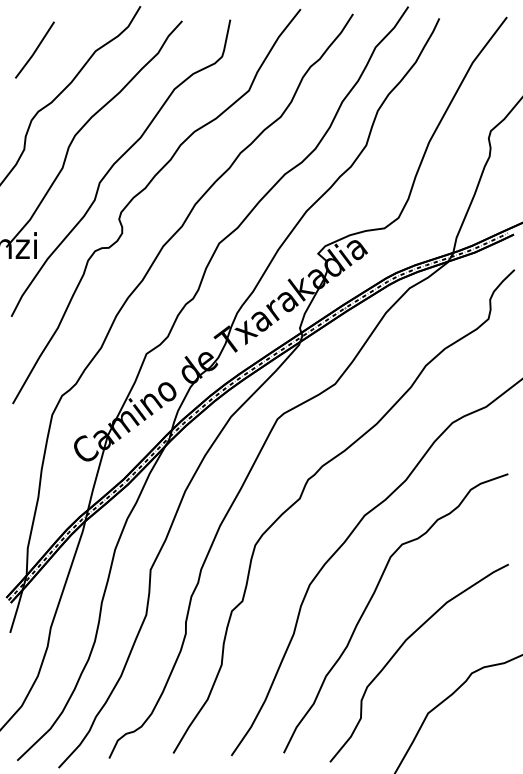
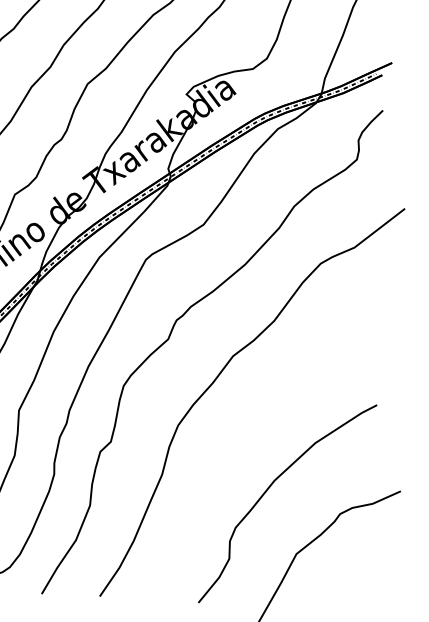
curve: (371, 600) -> (239, 441), removed

